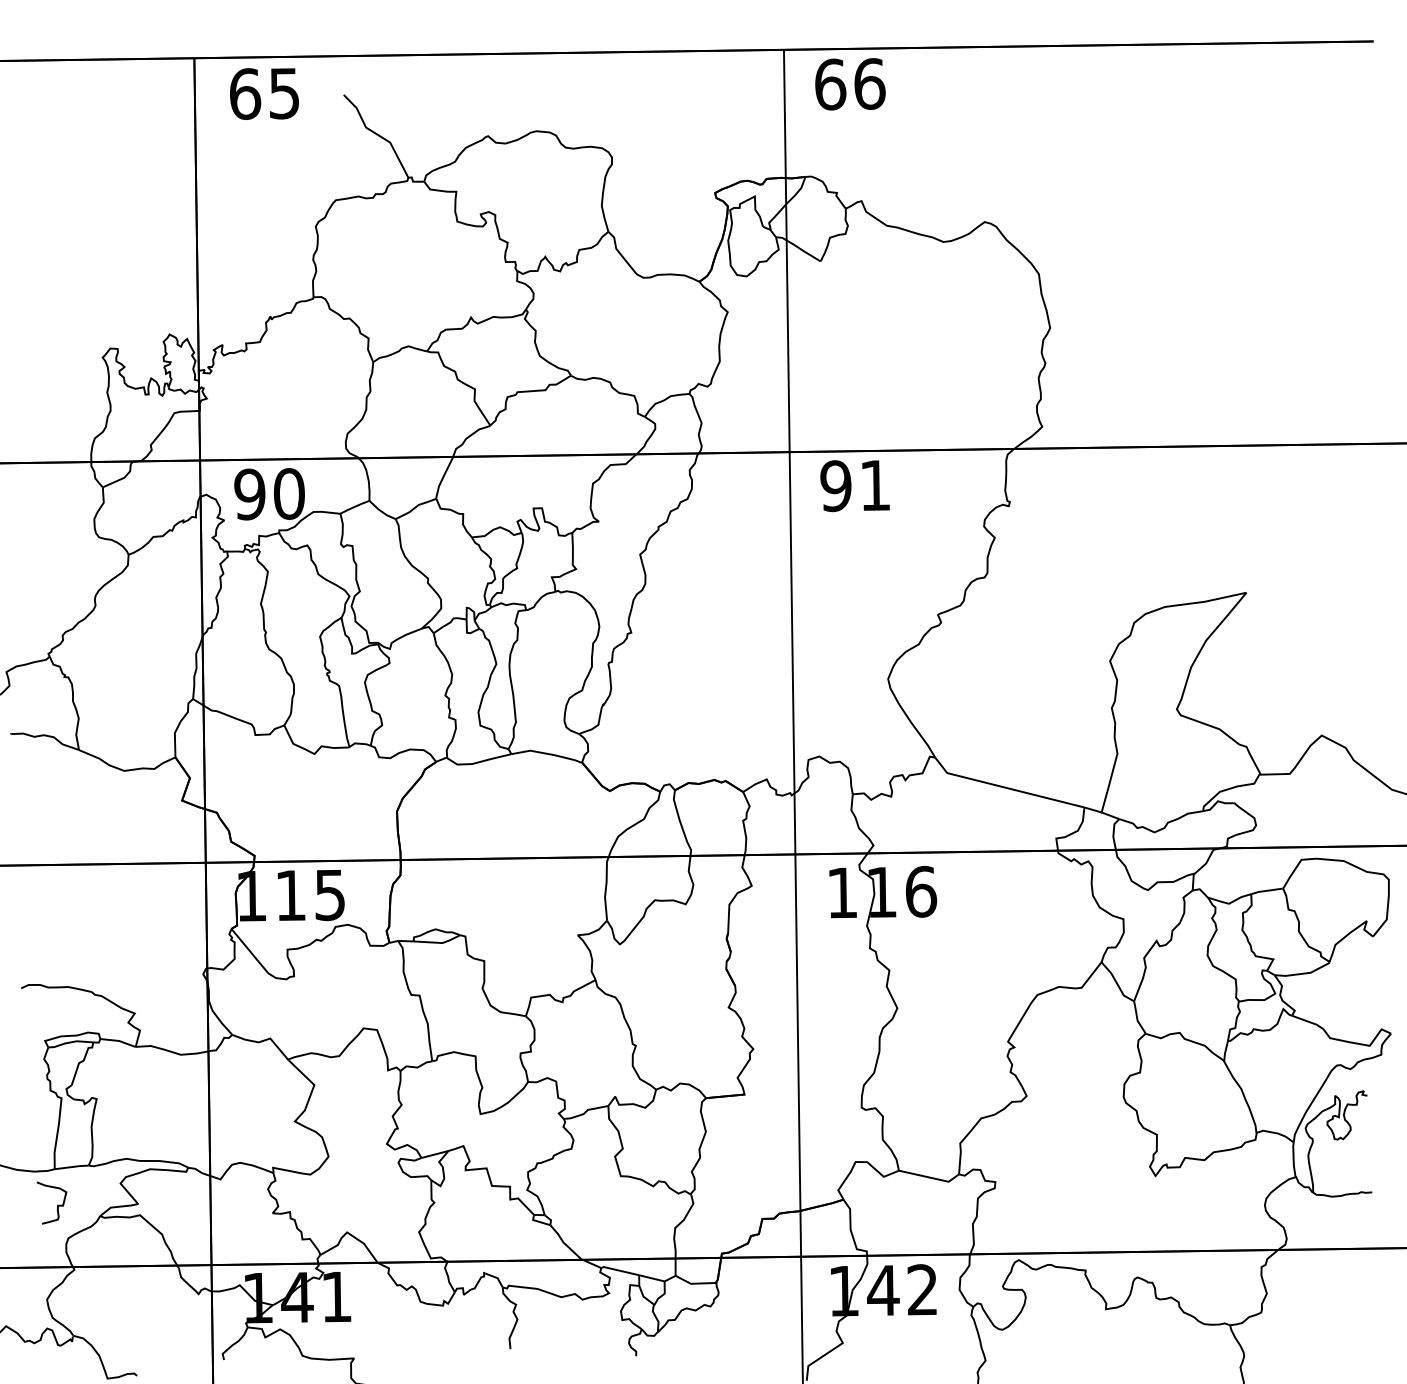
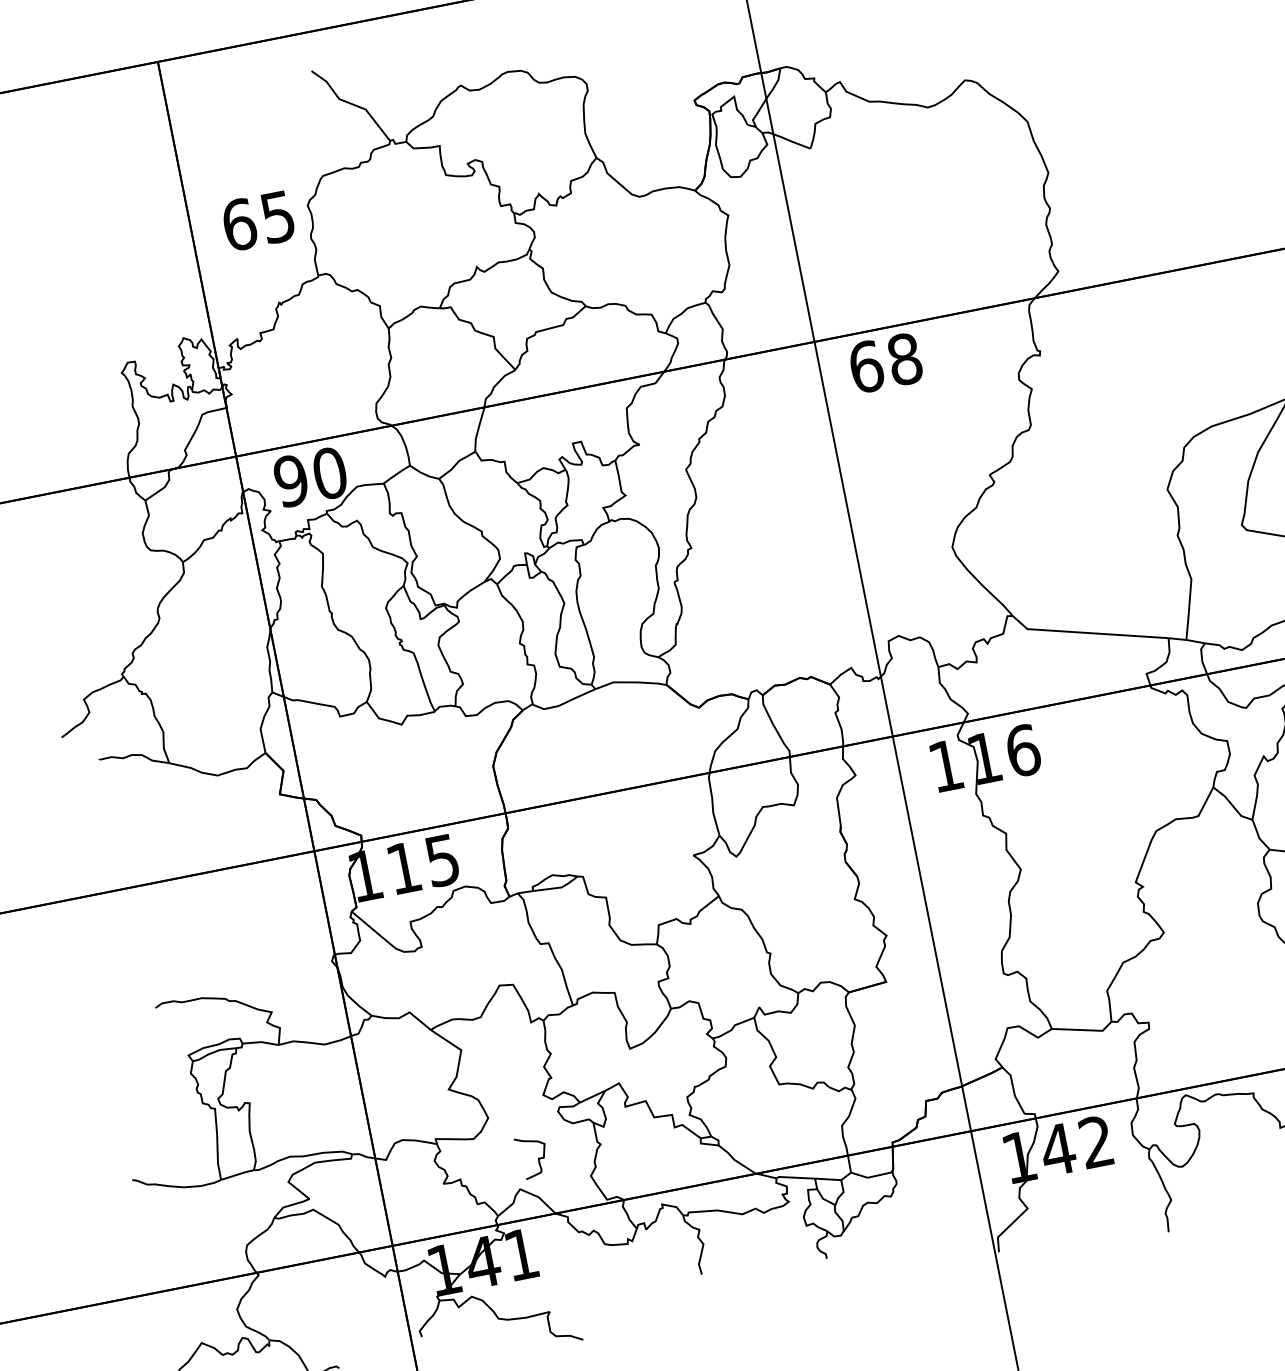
text: (264, 93) -> (258, 220), moved
text: (855, 485) -> (885, 362), 91 -> 68
curve: (57, 1204) -> (538, 1157), moved

